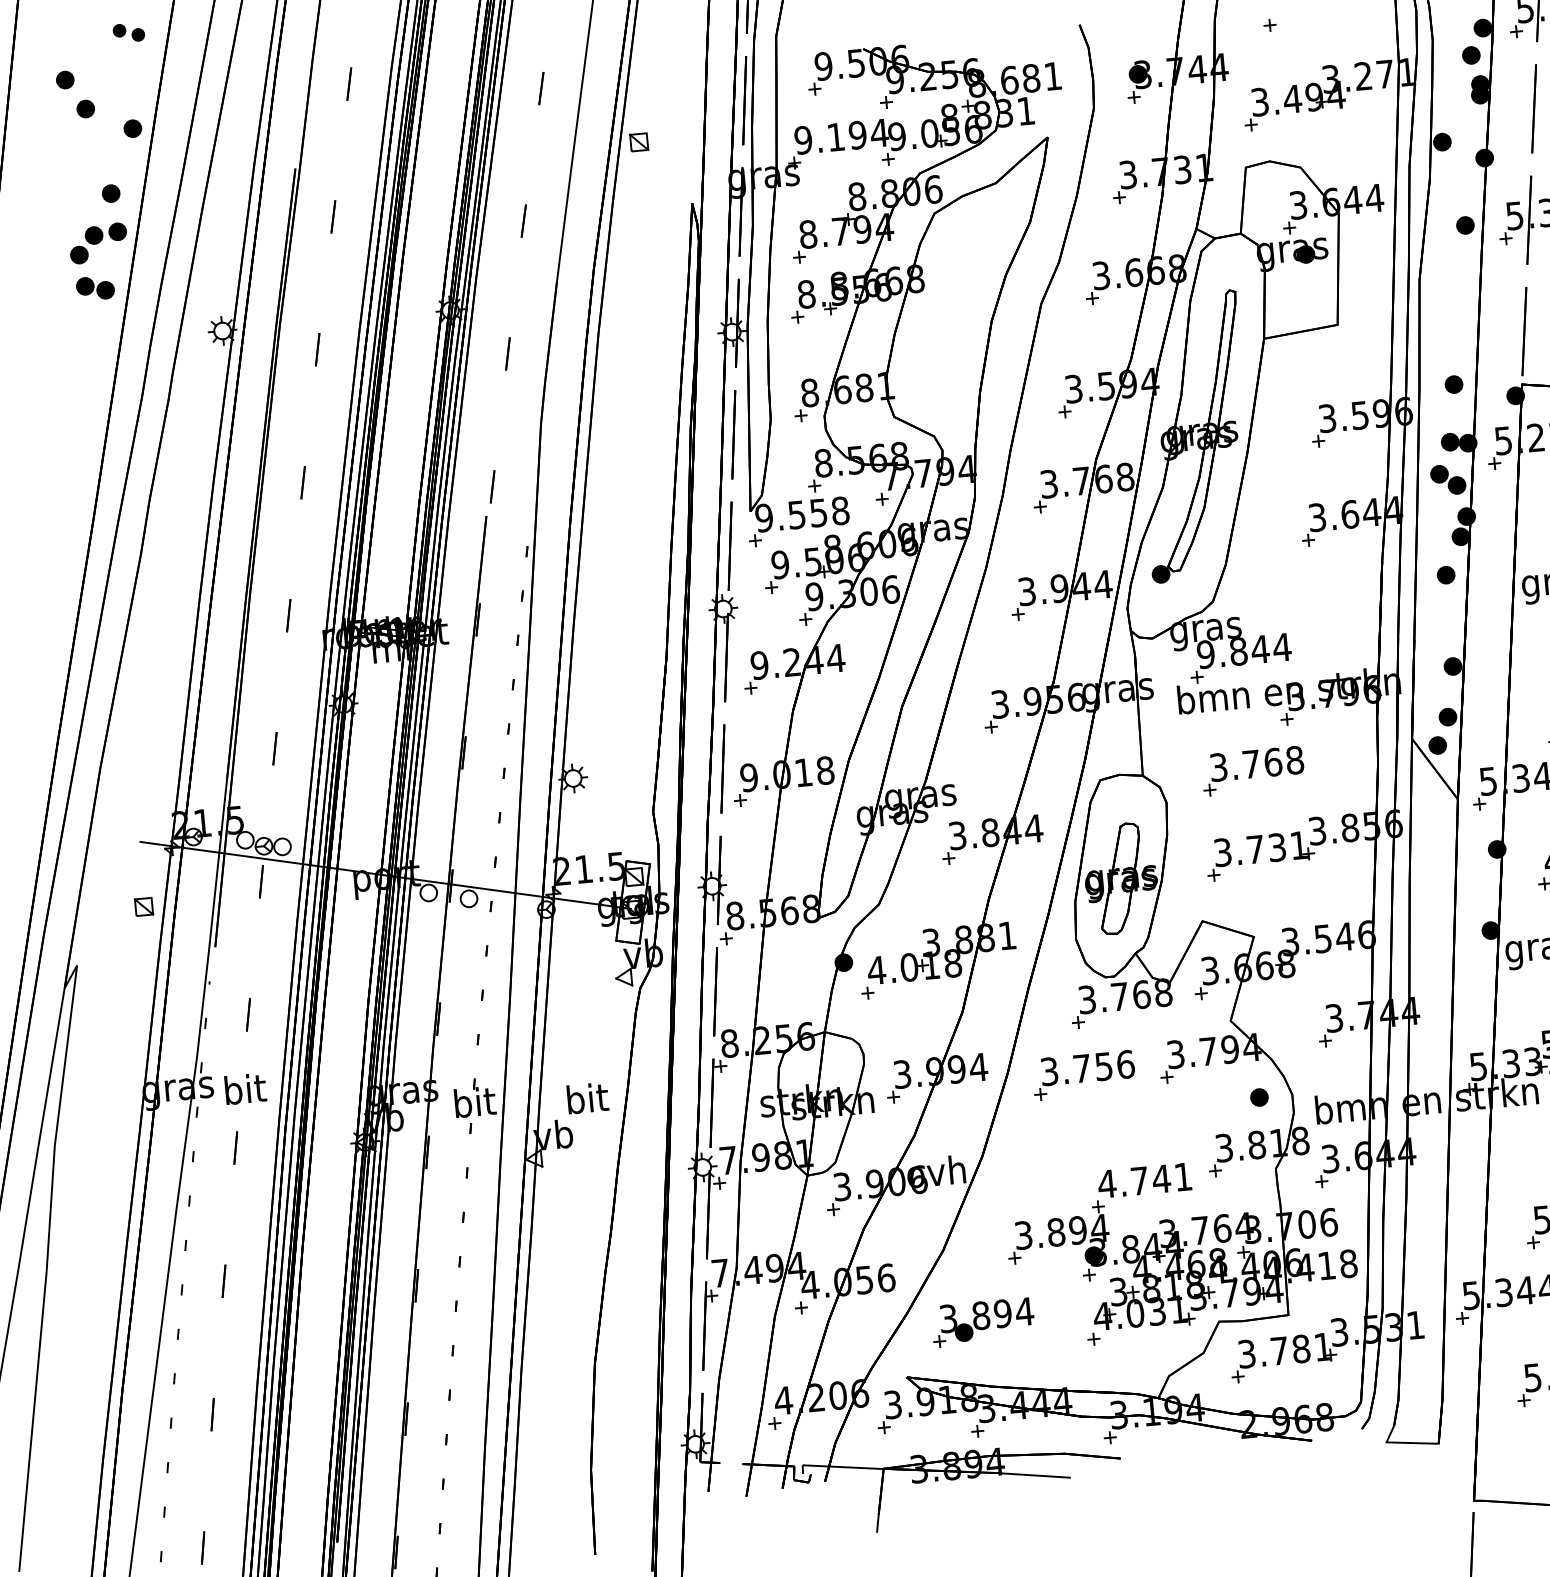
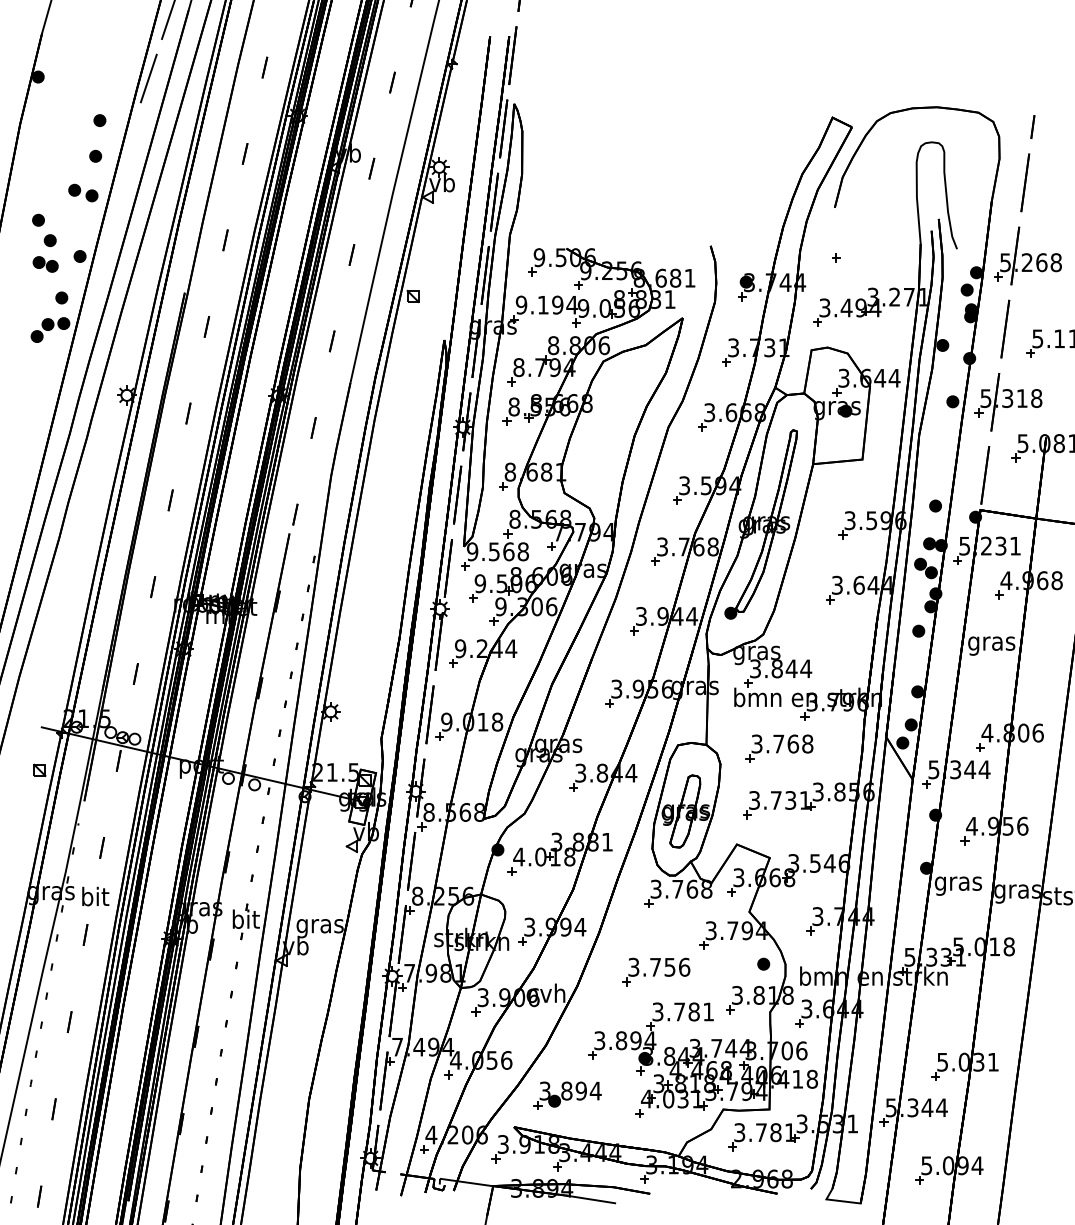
part: (129, 32) -> (83, 192), size x1.43
part: (95, 288) -> (45, 264), moved
text: (818, 512) -> (508, 551), 9.558 -> 9.568
text: (1205, 653) -> (755, 668), 9.844 -> 3.844
part: (1084, 1074) -> (656, 971), moved
text: (586, 1102) -> (319, 926), bit -> gras
text: (1134, 1180) -> (676, 1011), 4.741 -> 3.781
text: (1222, 1227) -> (731, 1047), 3.764 -> 3.744

